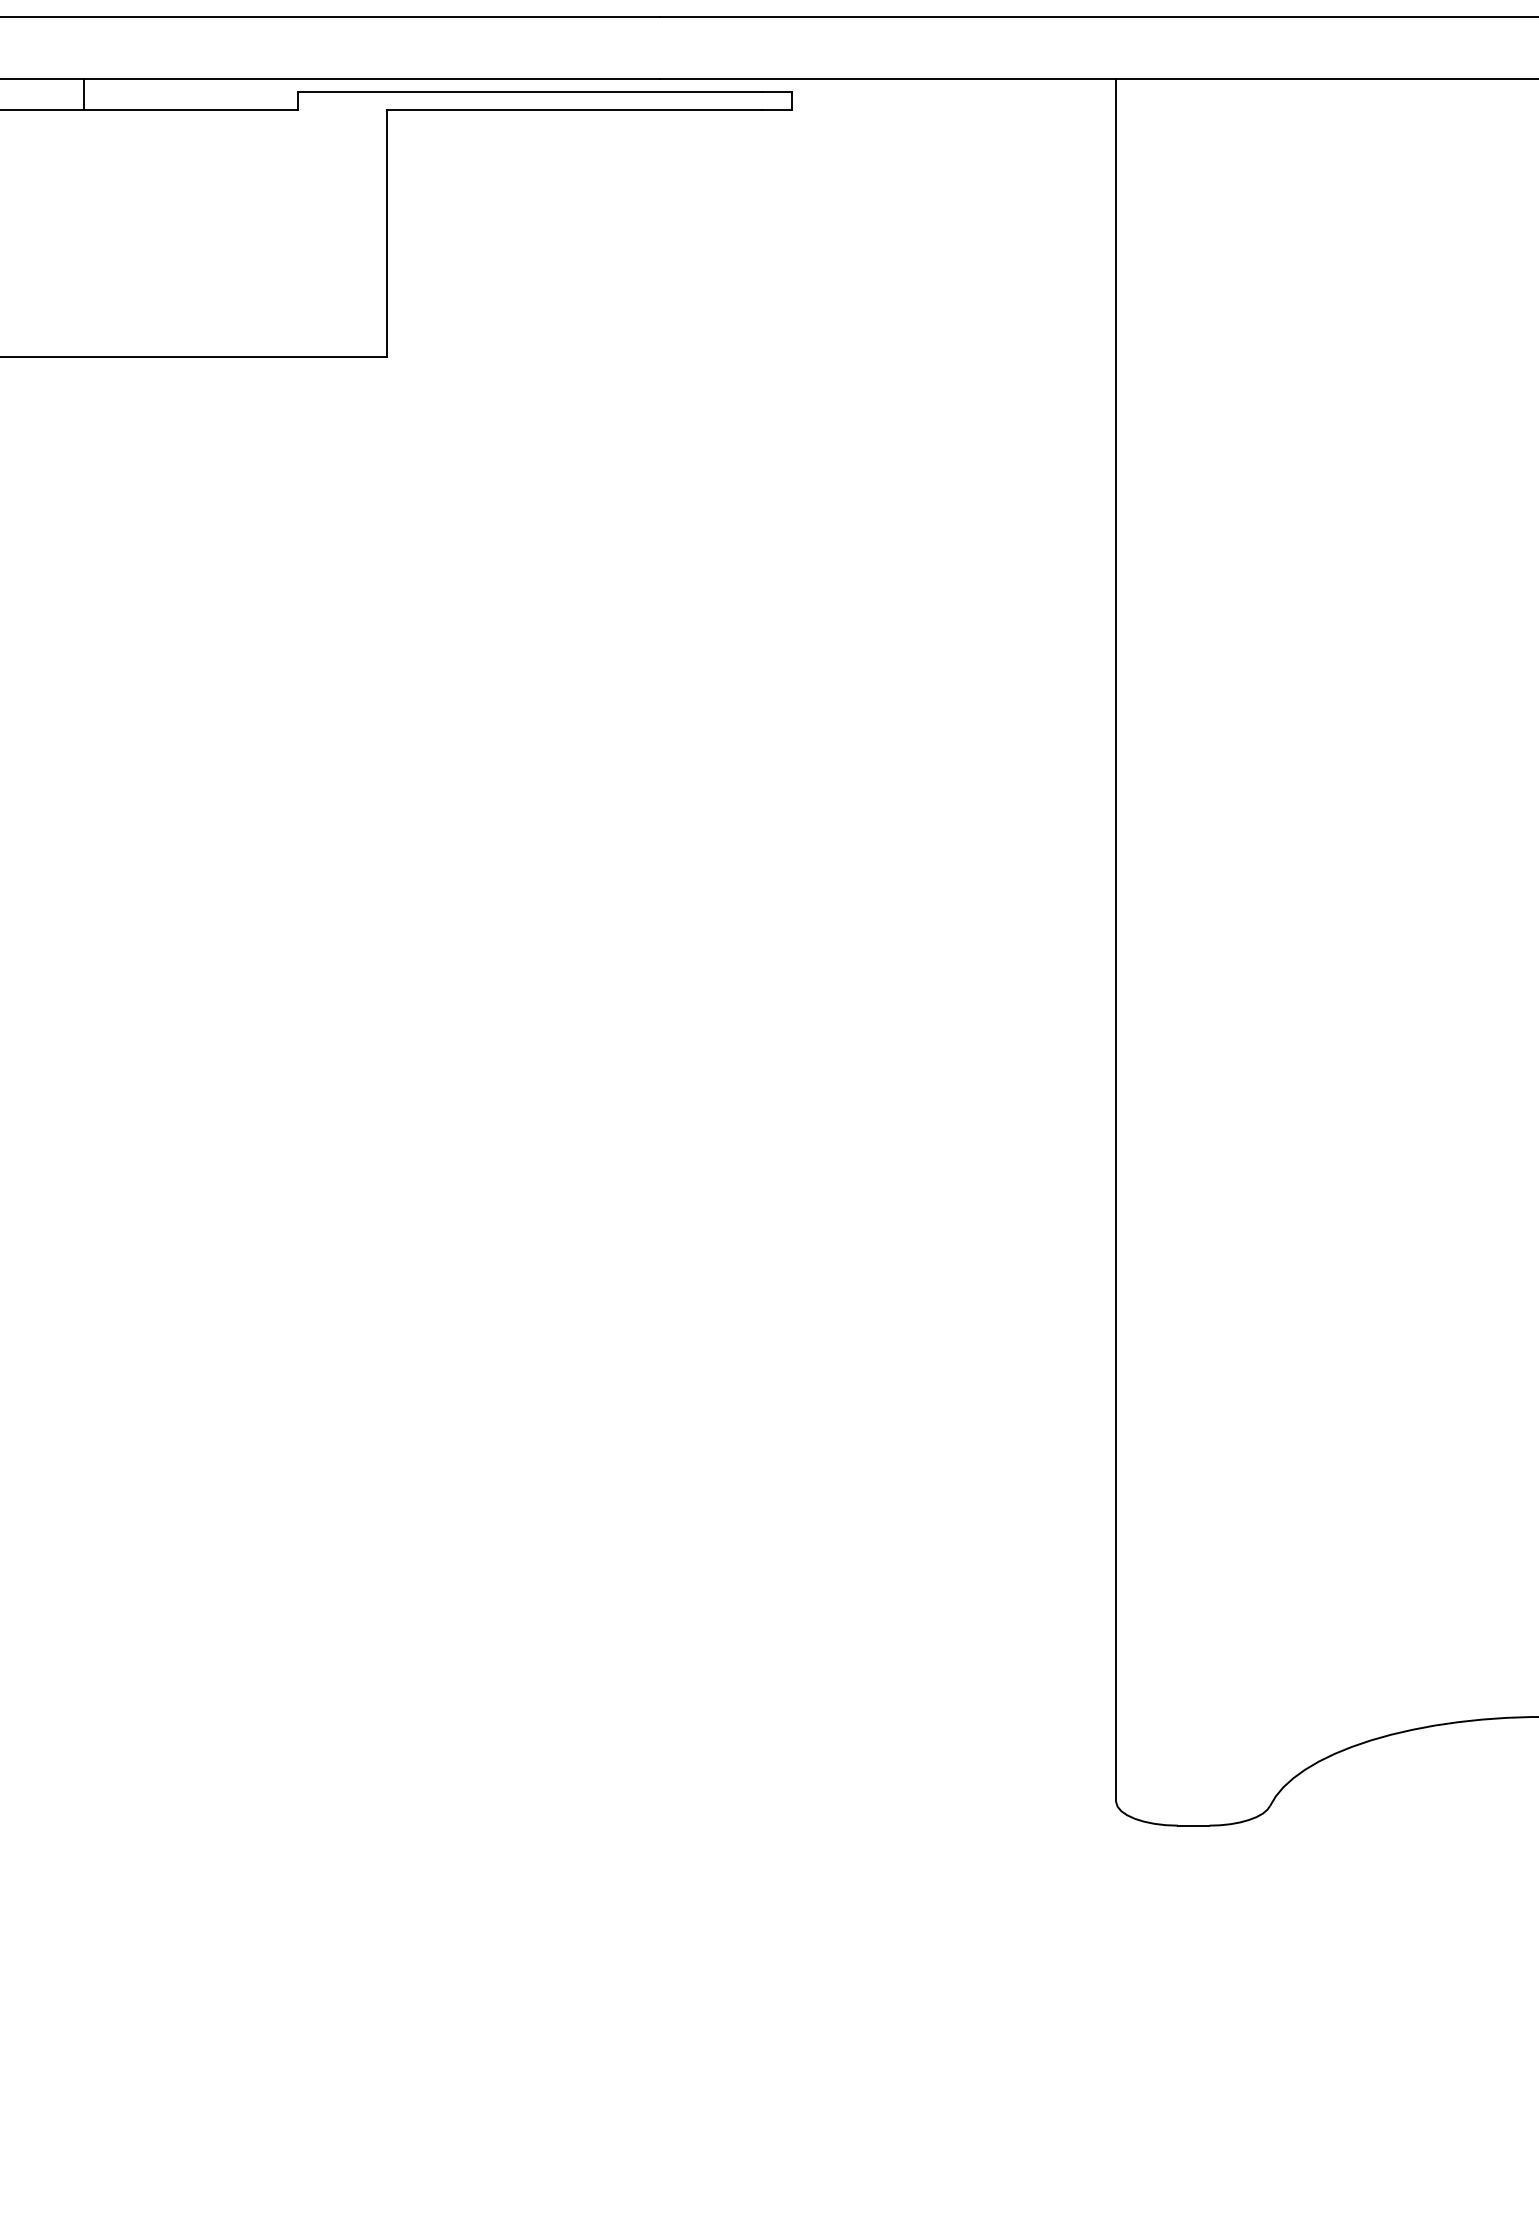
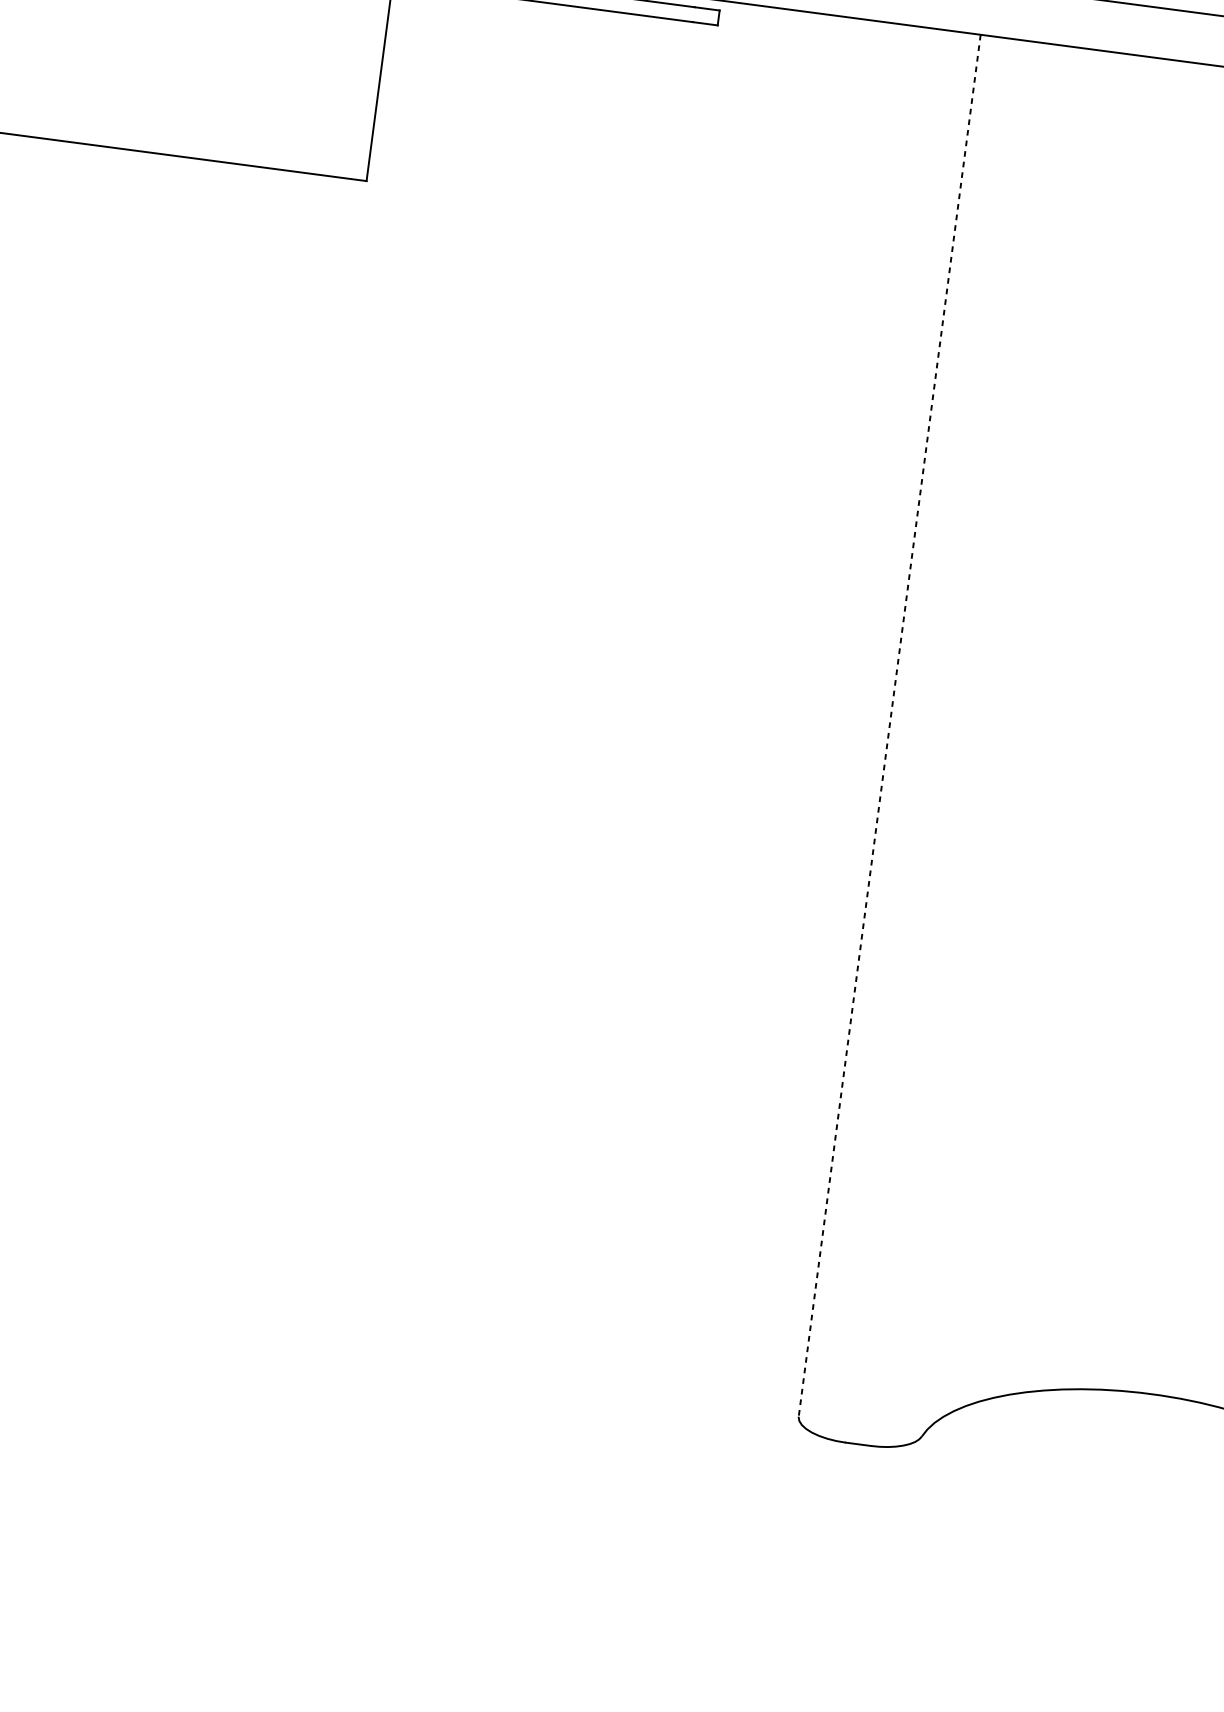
line: (1116, 940) -> (889, 725), solid -> dashed

